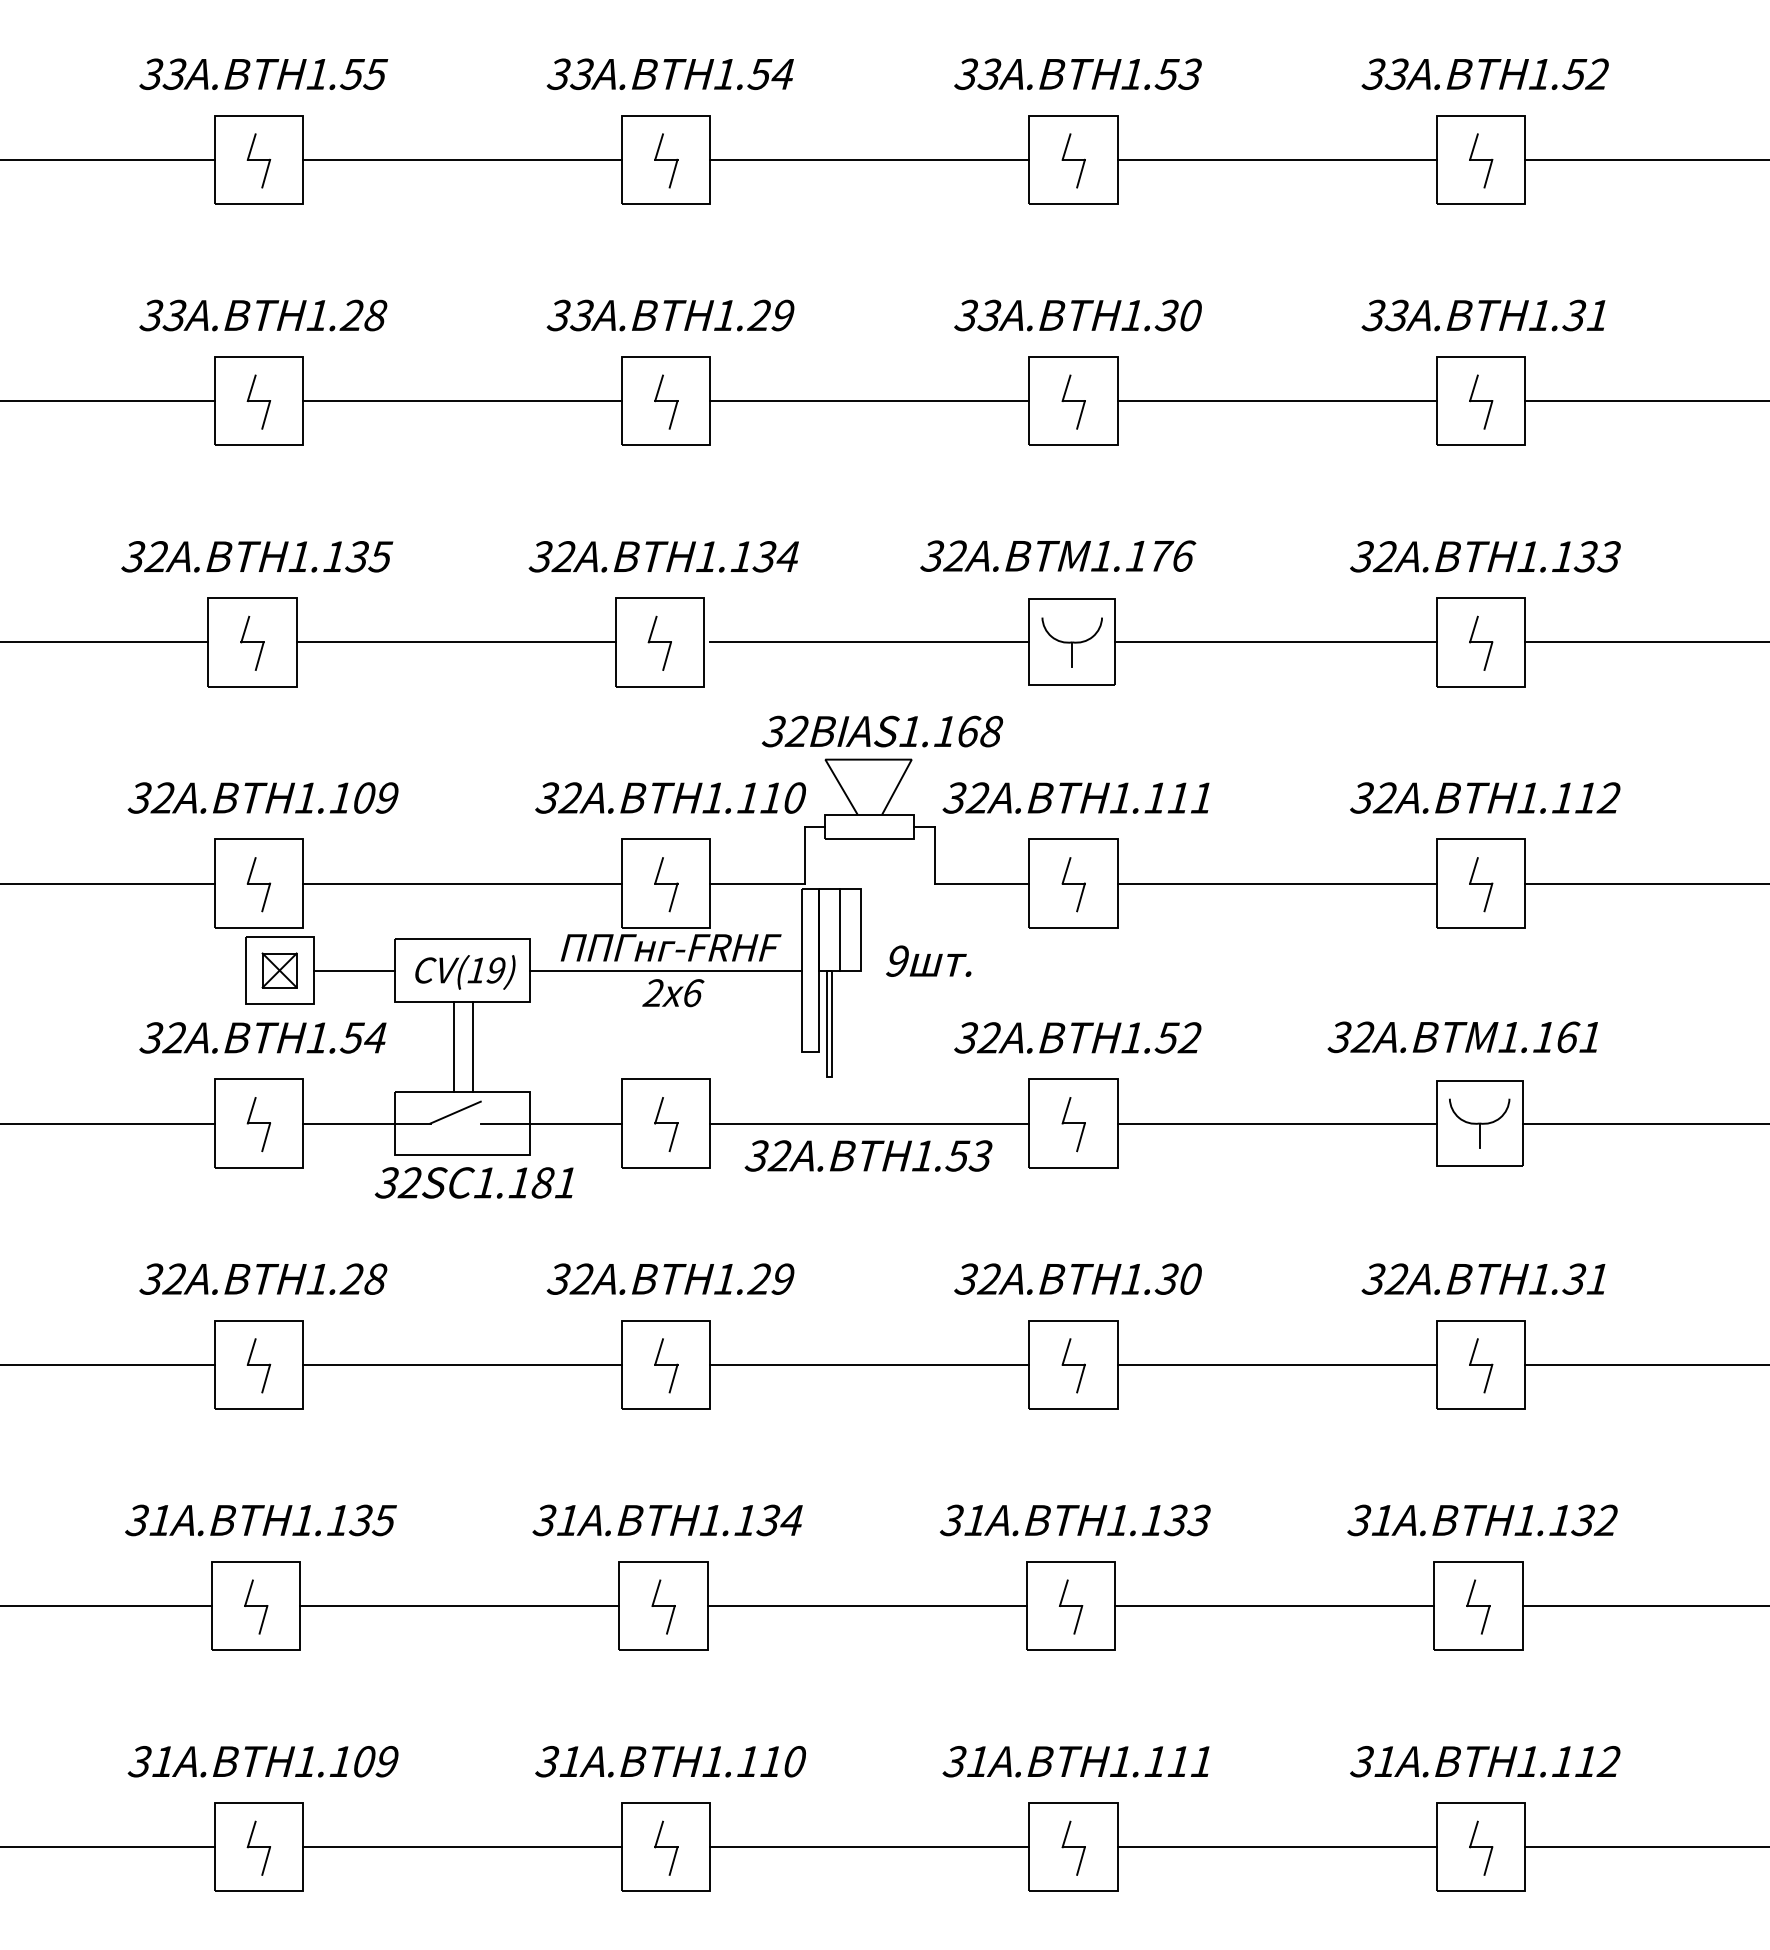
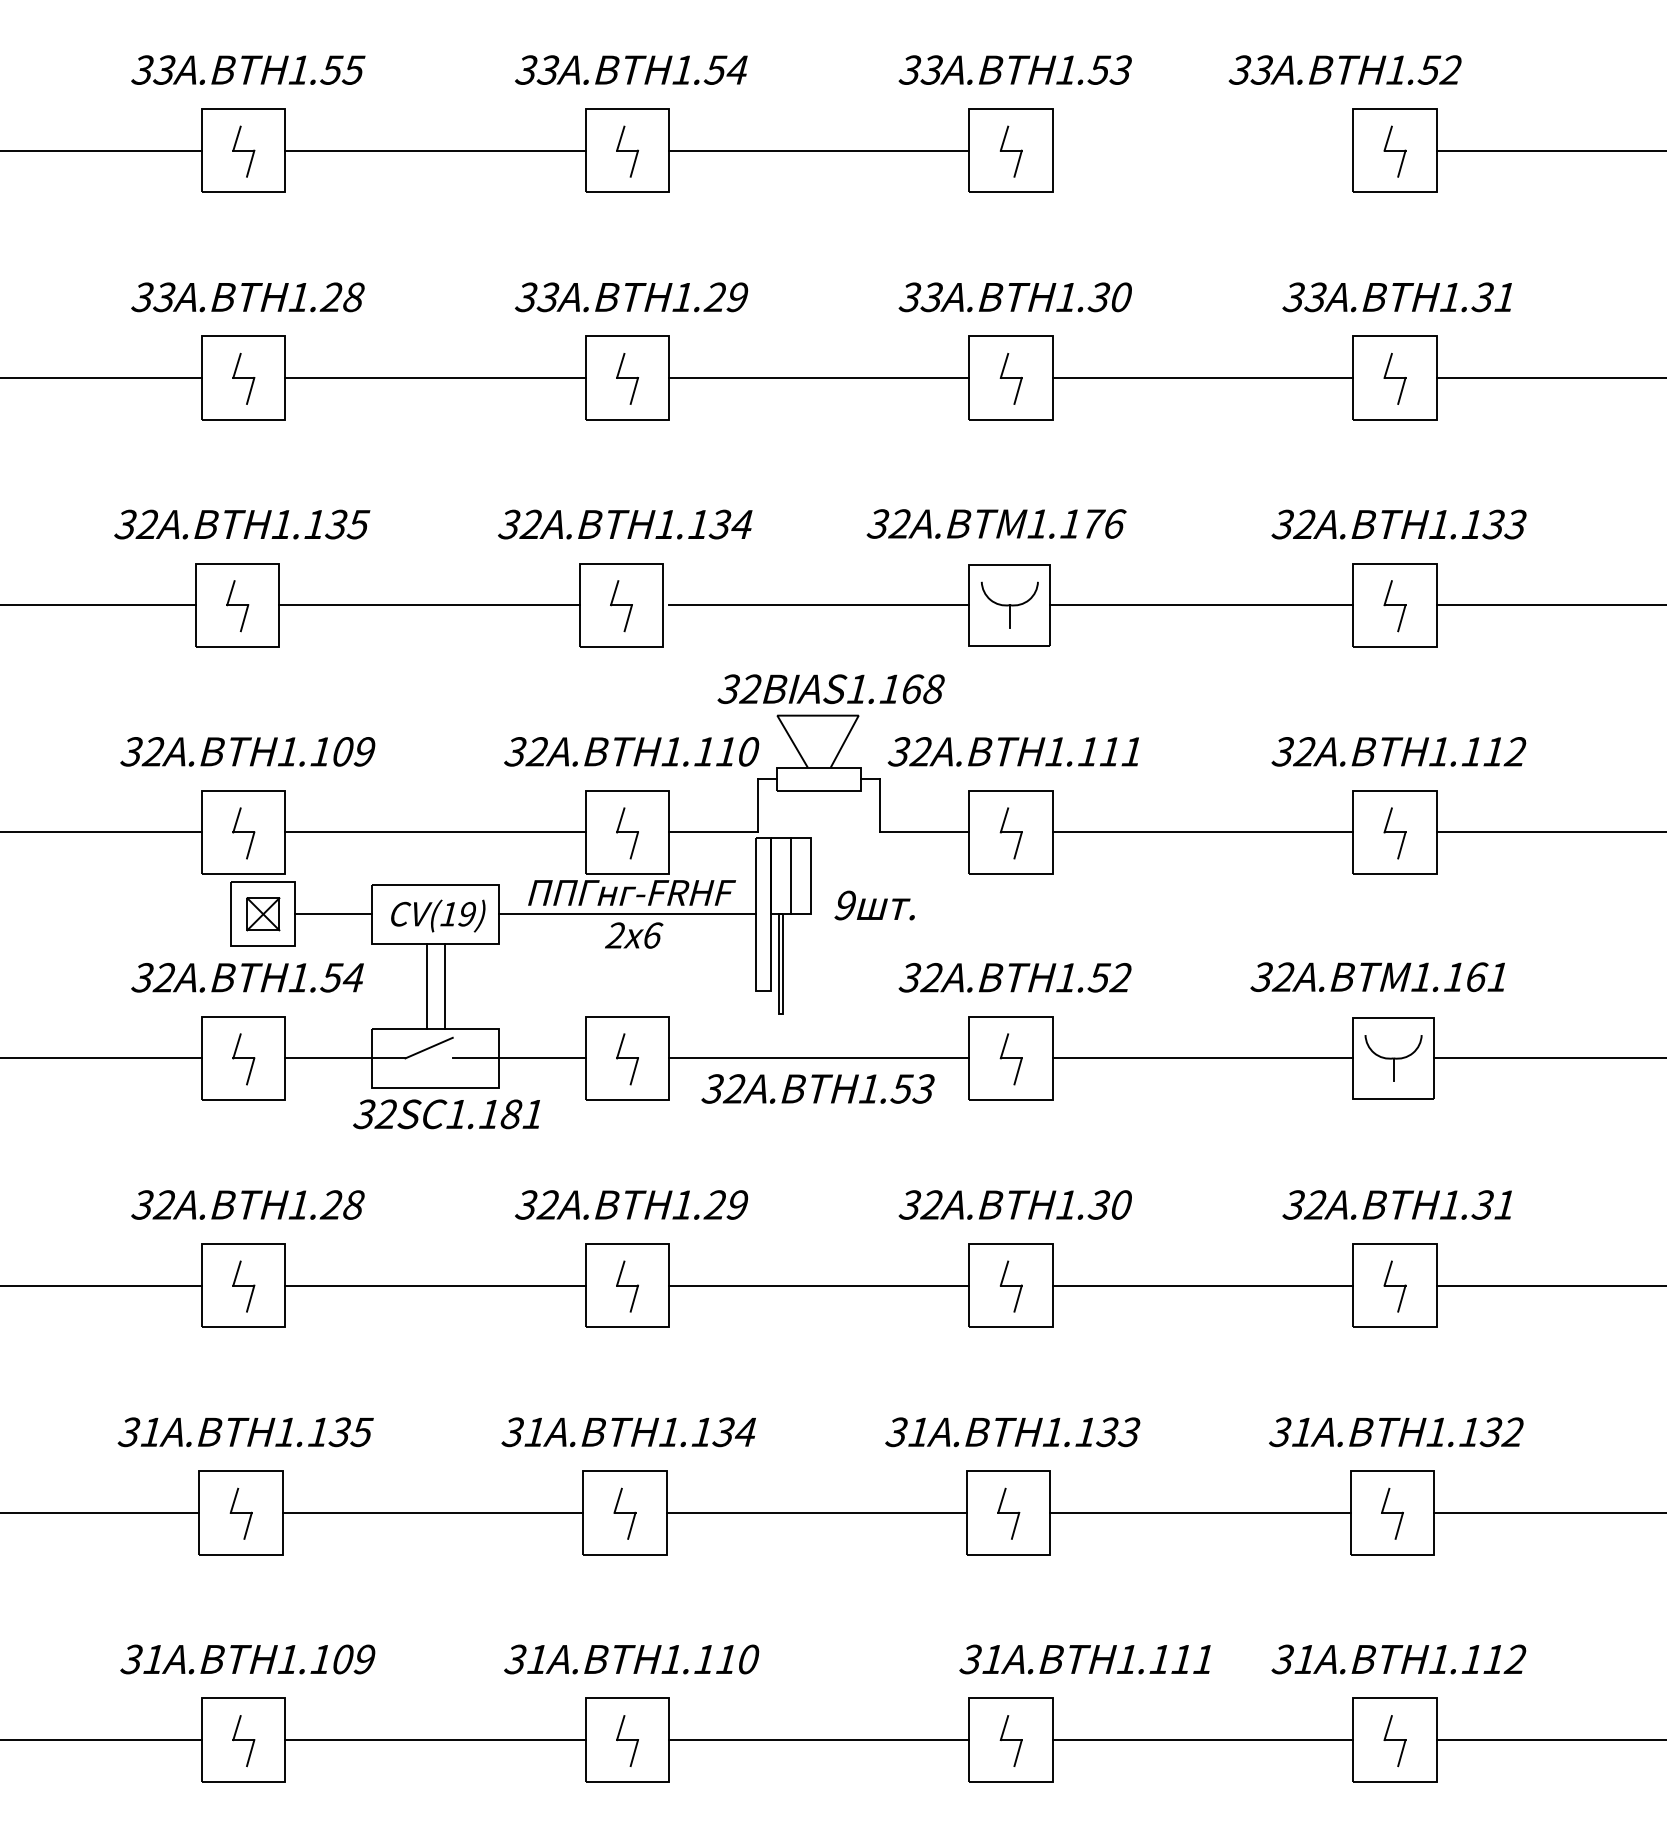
text: (1484, 73) -> (1344, 69), moved
line: (1276, 159) -> (1202, 150), removed
text: (1075, 1761) -> (1084, 1659), moved

